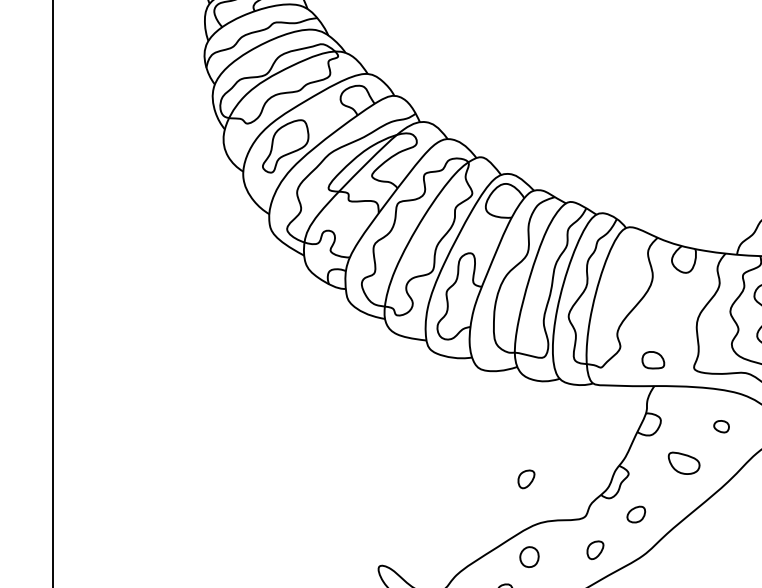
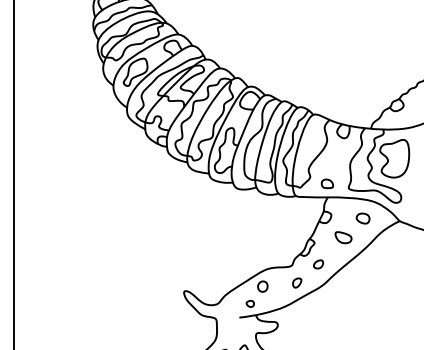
part: (720, 426) -> (362, 218), size x1.67
part: (526, 478) -> (261, 245), removed

